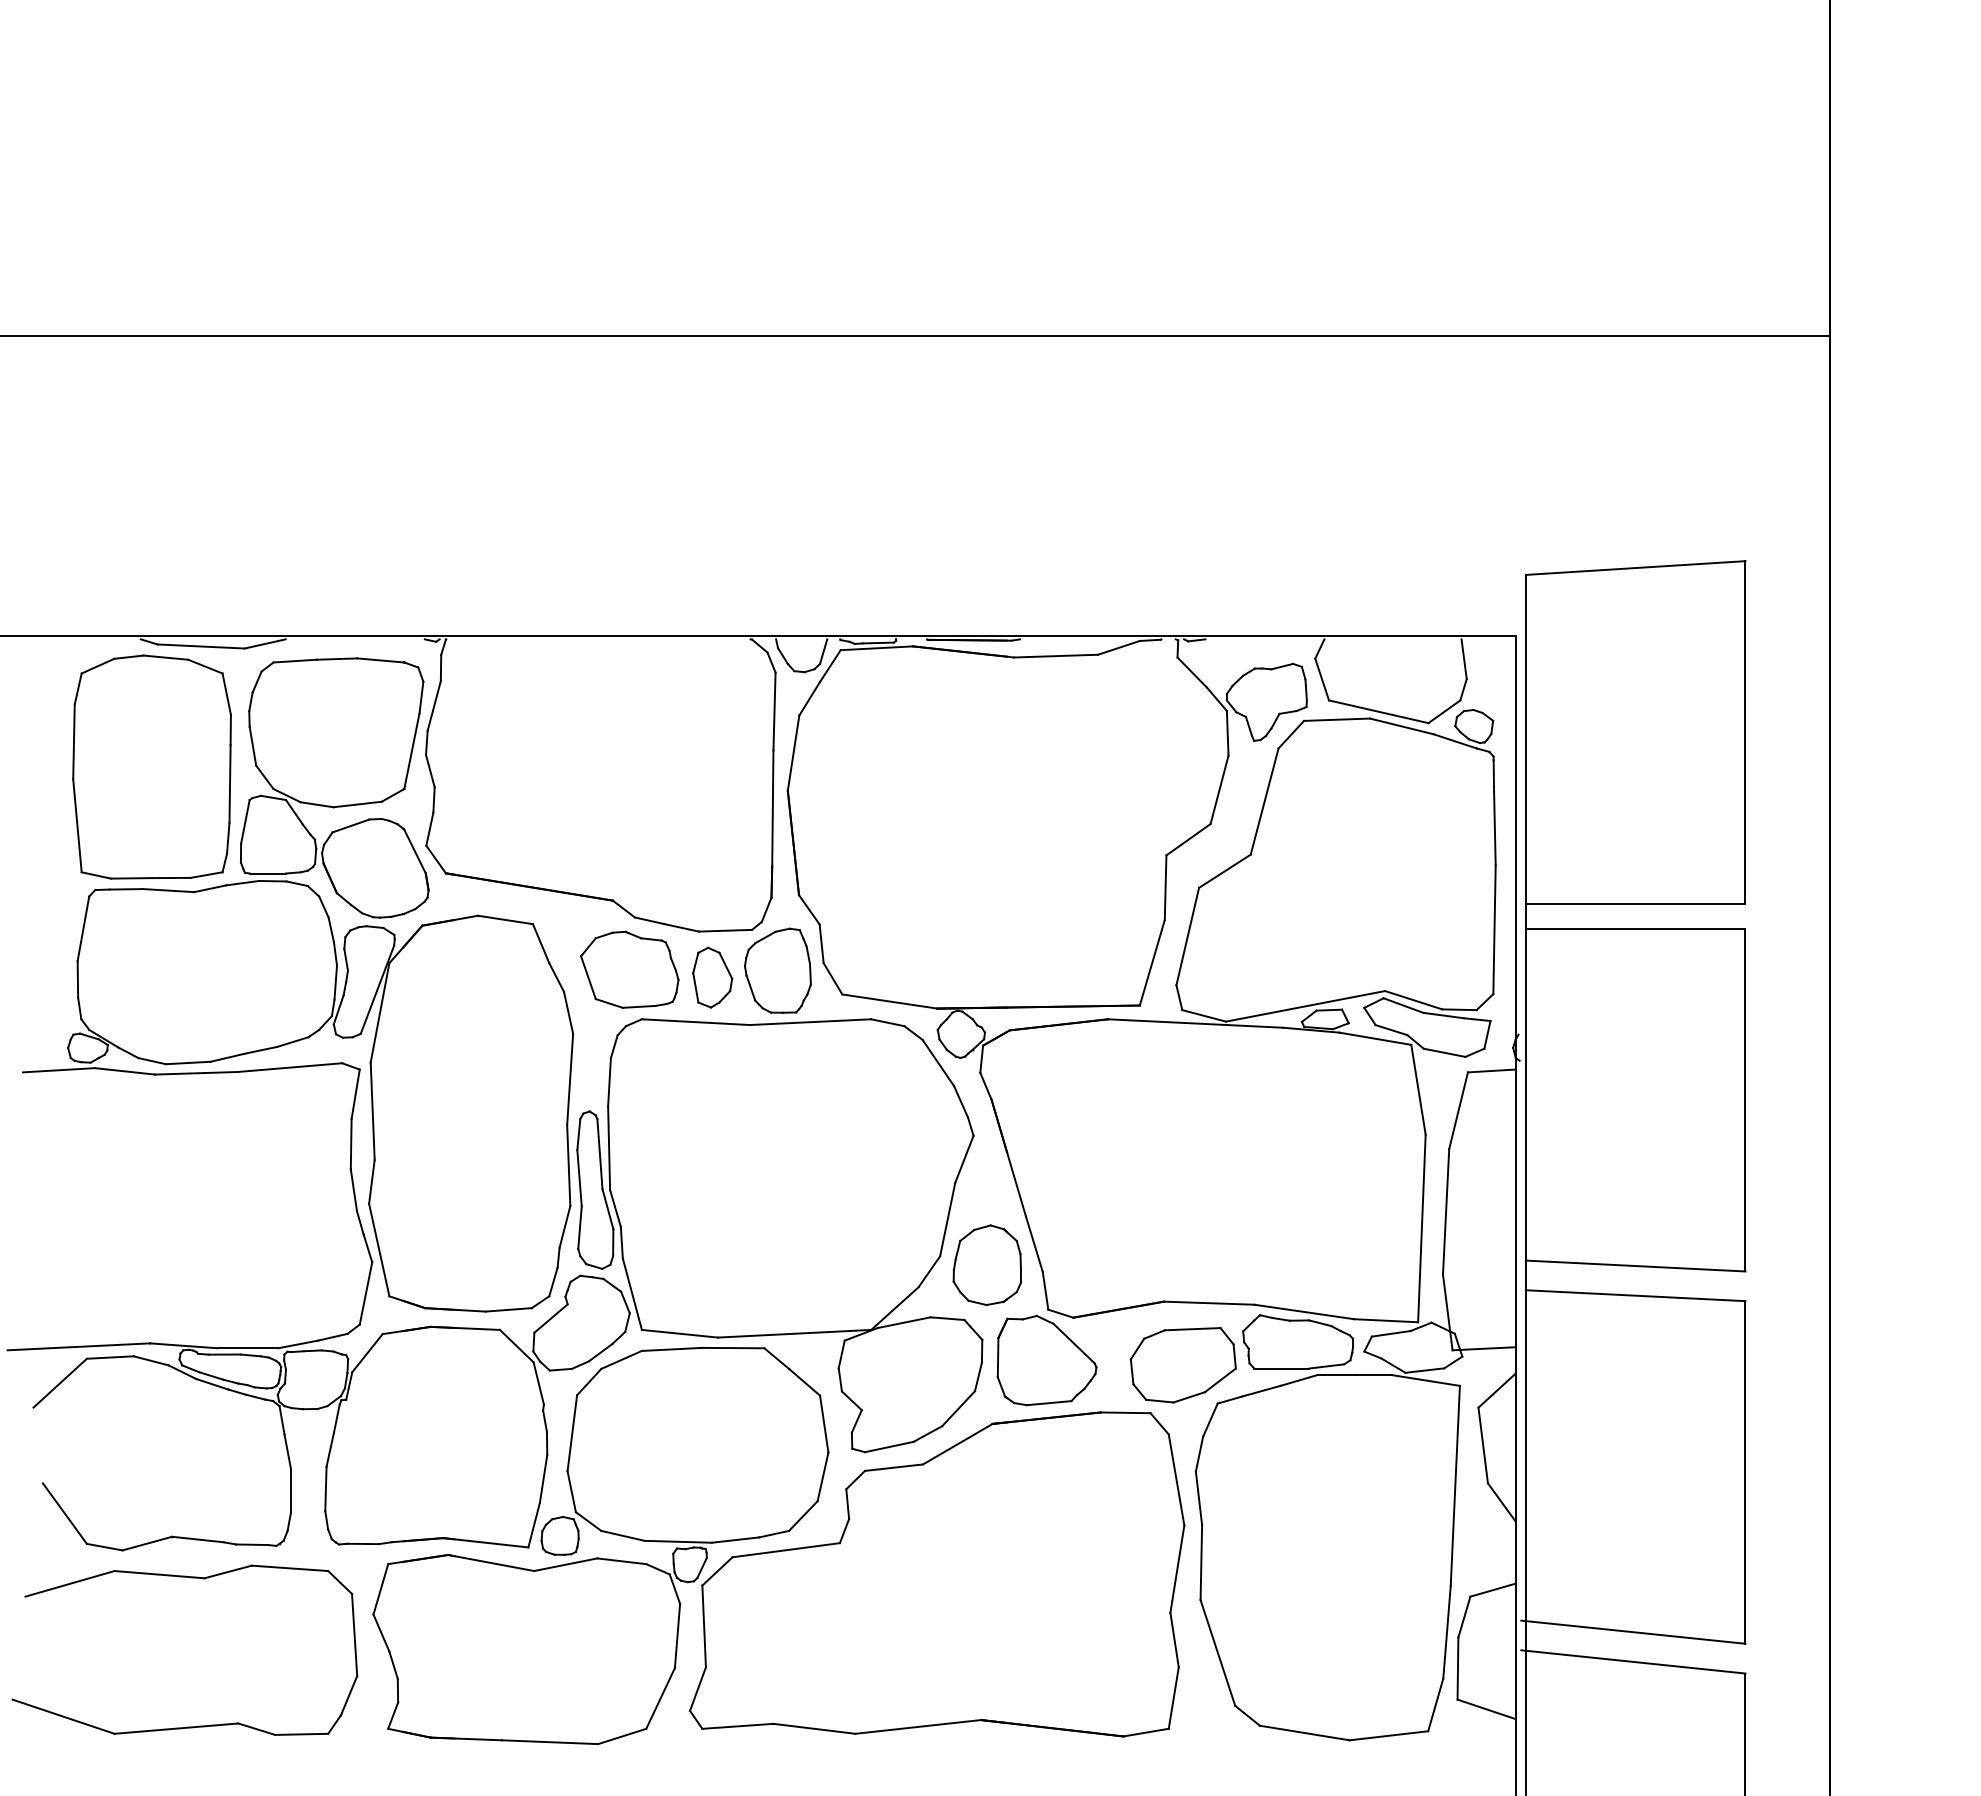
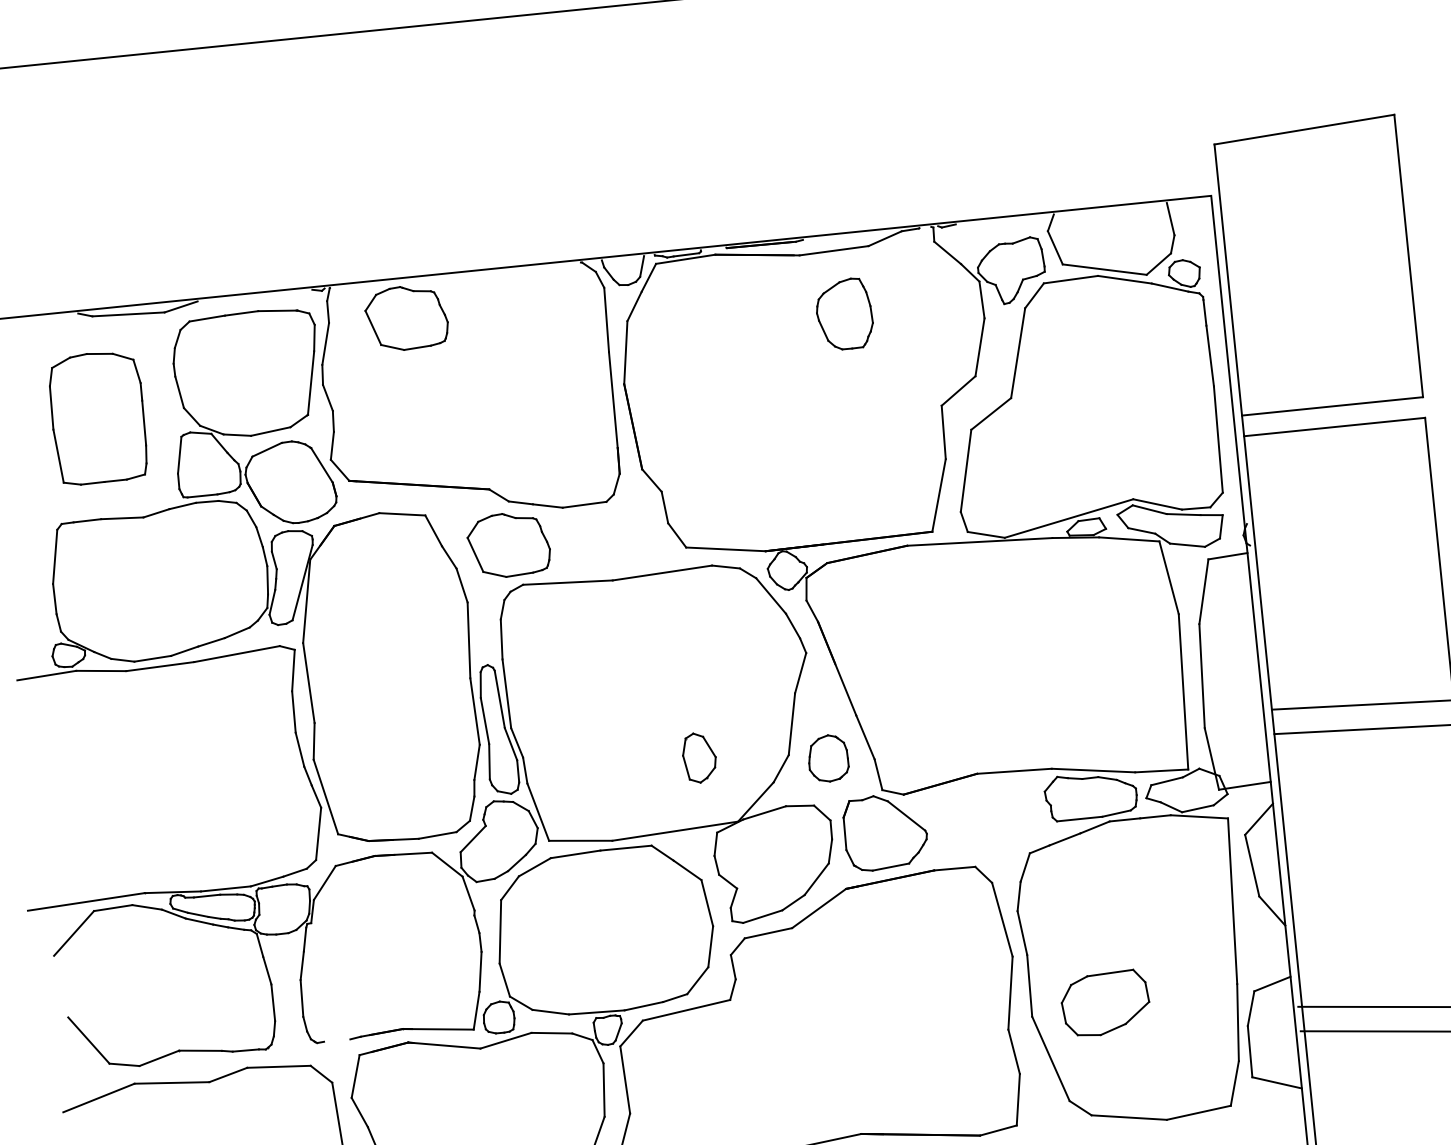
part: (534, 684) -> (406, 317), added
part: (151, 766) -> (97, 417), size x0.7
part: (777, 970) -> (844, 314), moved
part: (712, 977) -> (699, 757), moved
part: (986, 1264) -> (827, 758), size x0.7
part: (1182, 1365) -> (1104, 1003), moved
line: (363, 1543) -> (337, 1040), removed

